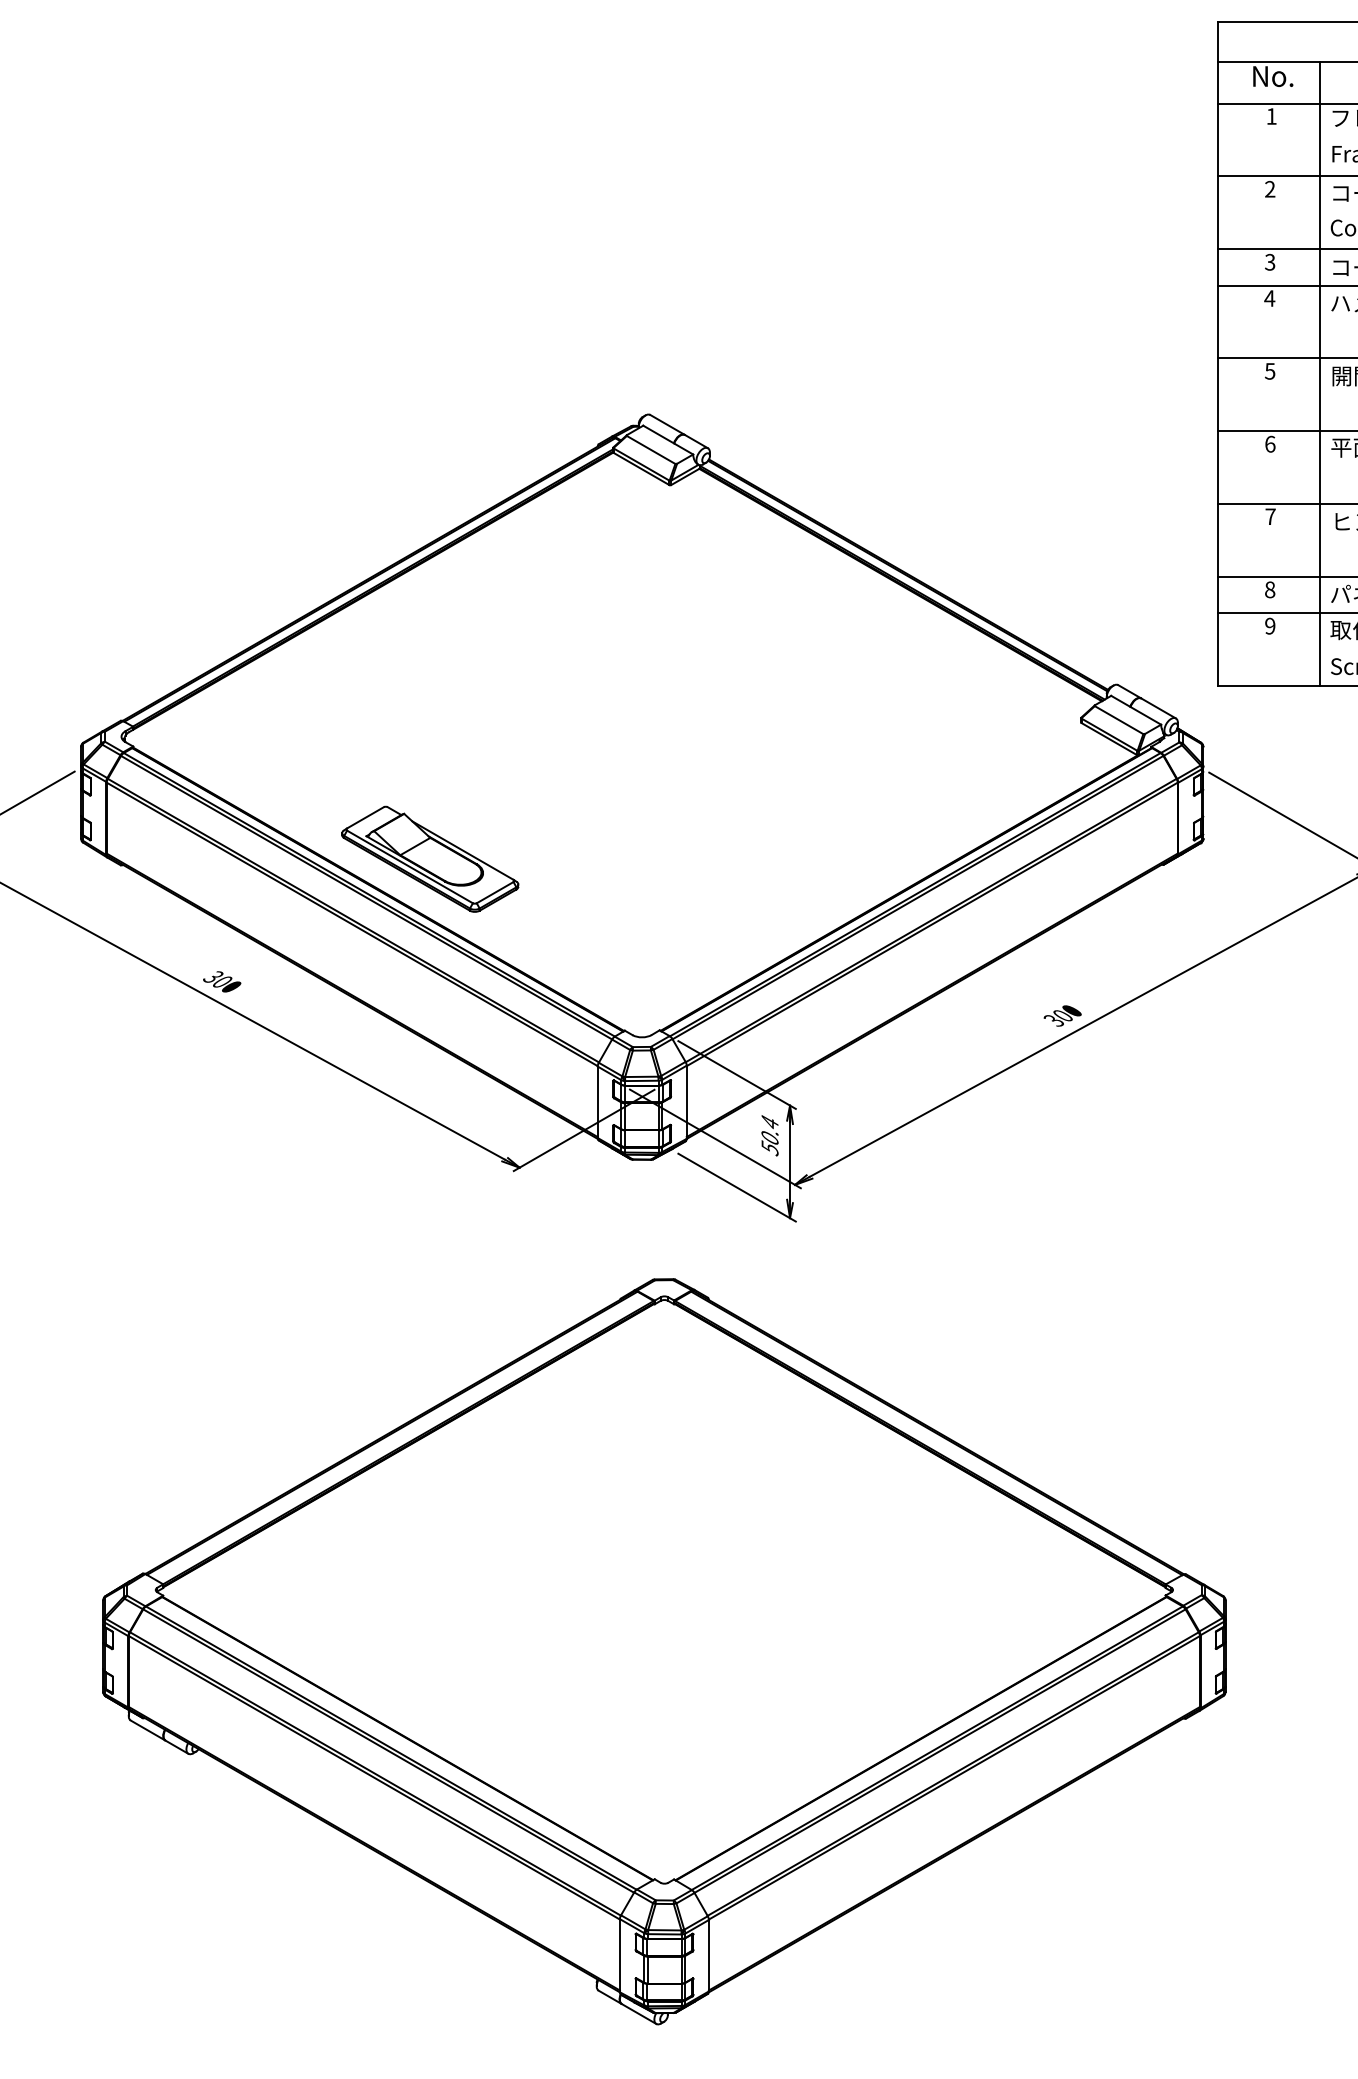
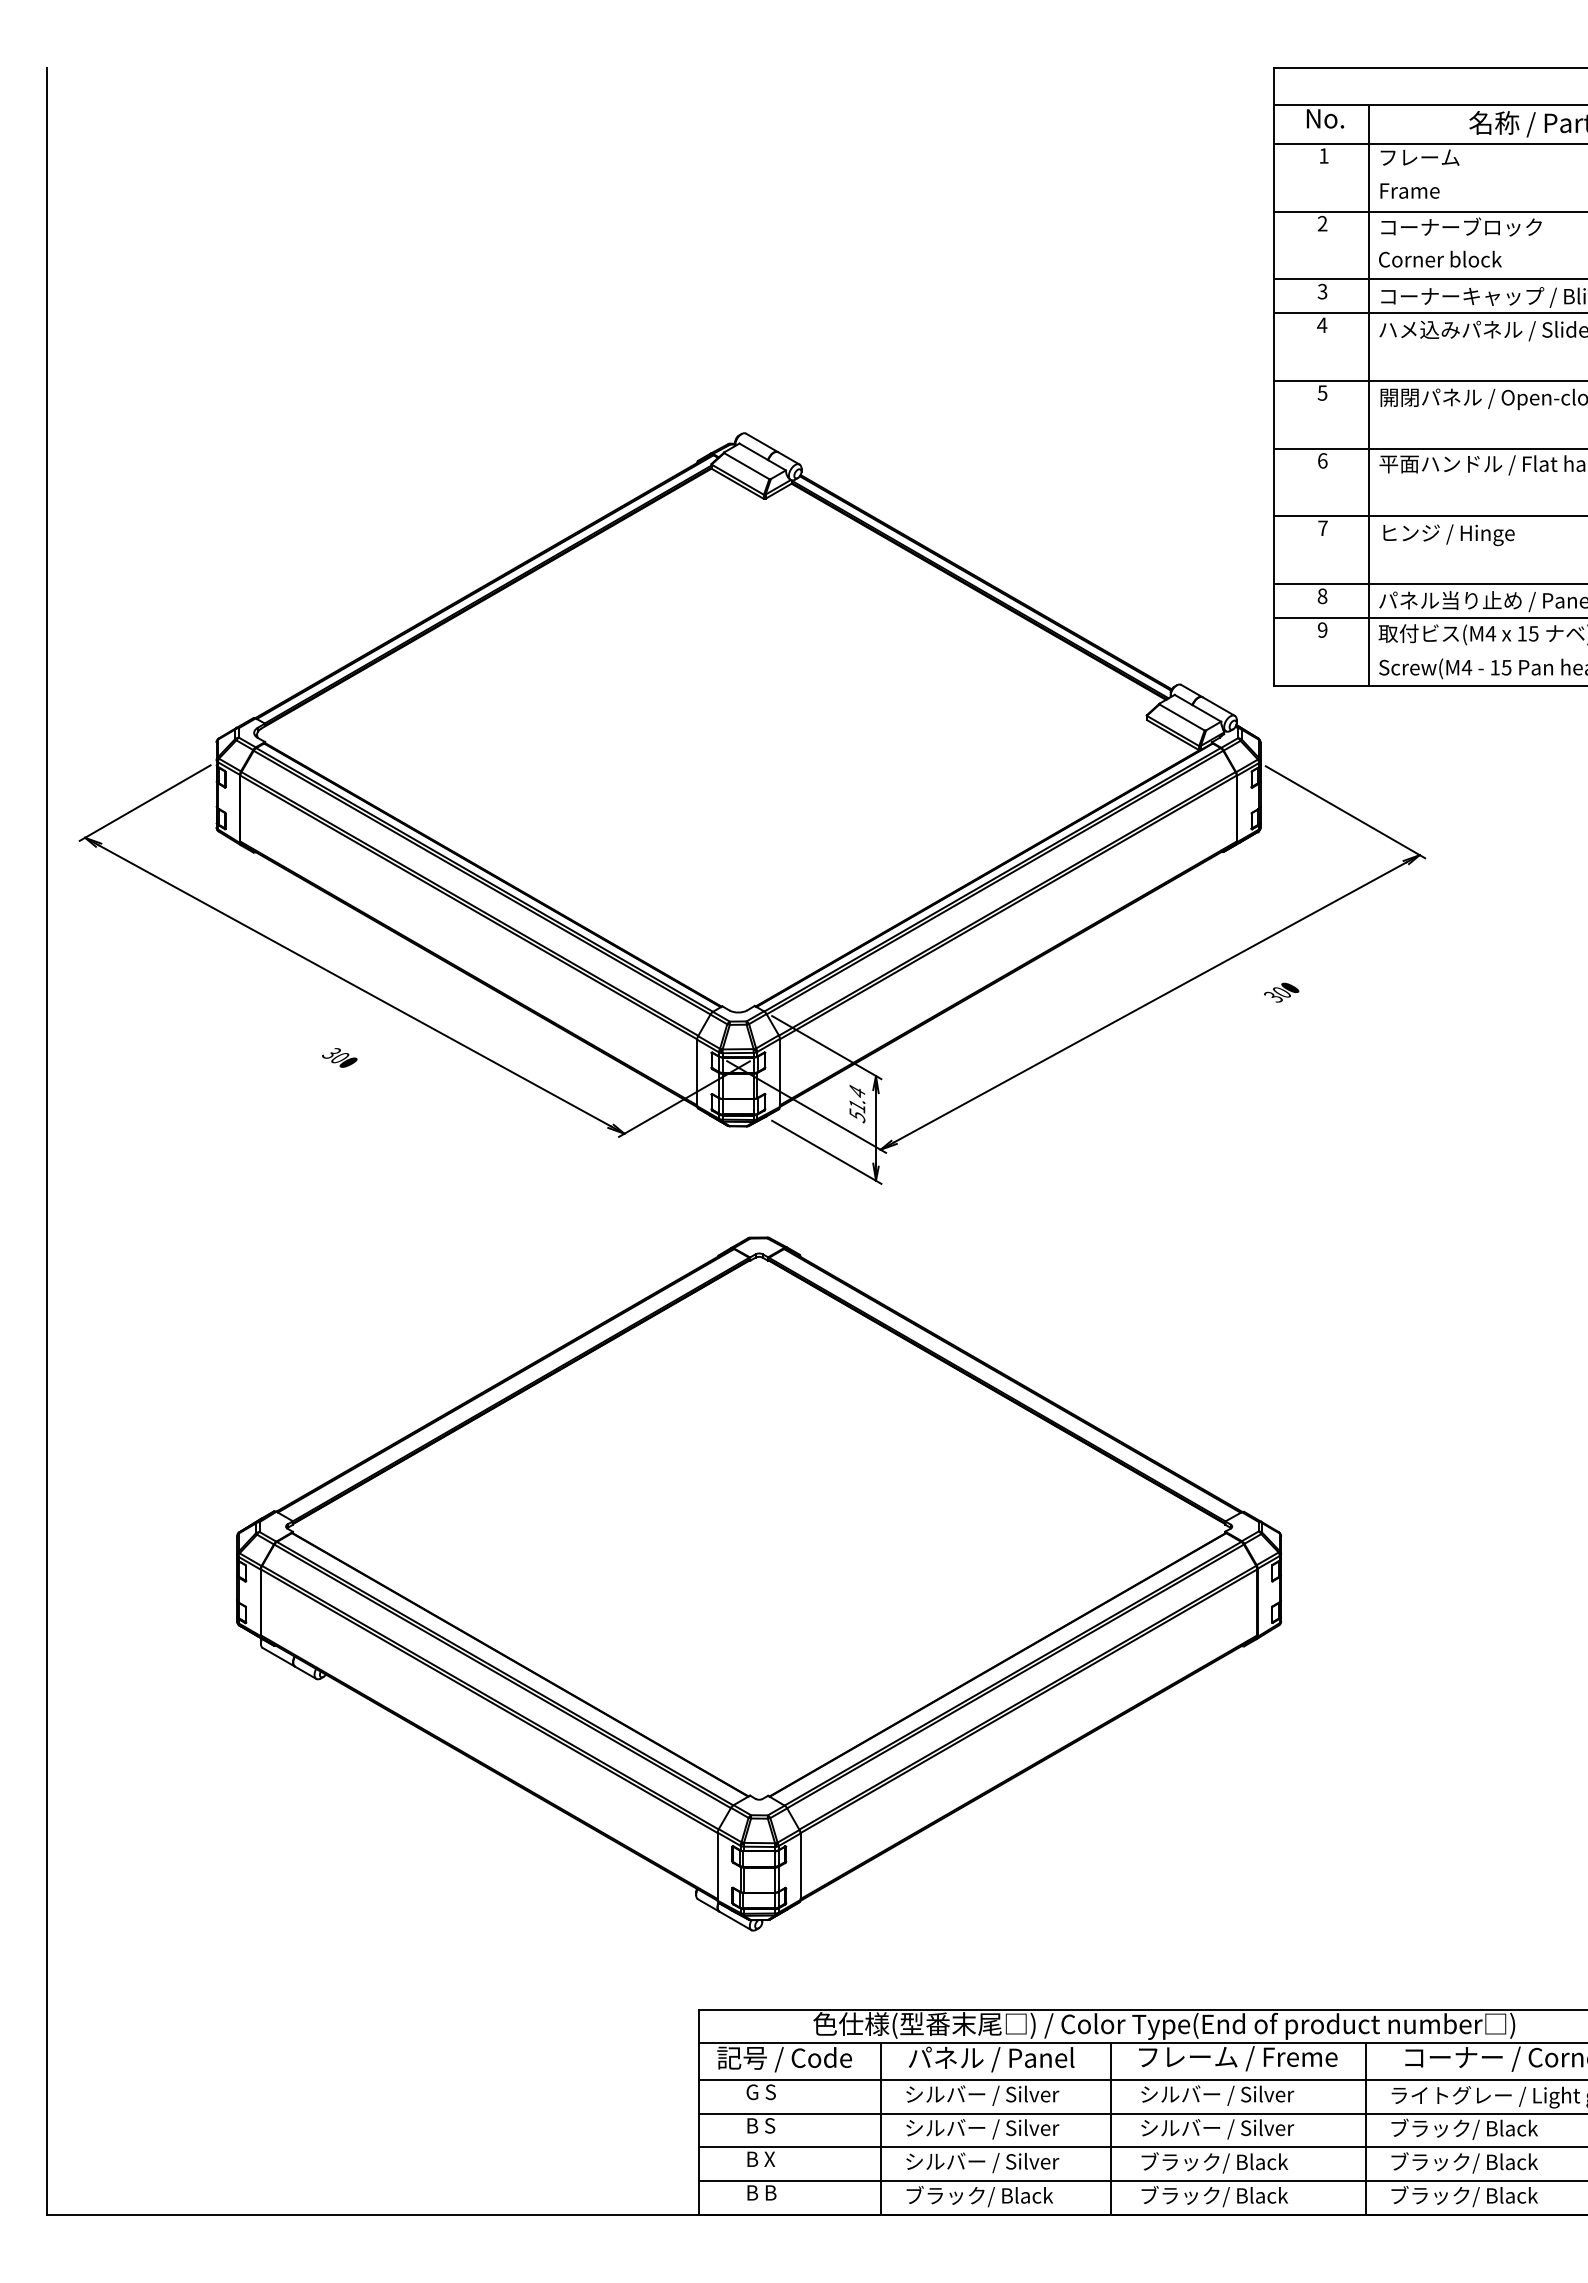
part: (430, 858) -> (541, 846), removed
text: (221, 981) -> (339, 1057), moved
text: (1062, 1015) -> (1281, 992), moved
text: (770, 1138) -> (857, 1106), 50.4 -> 51.4

